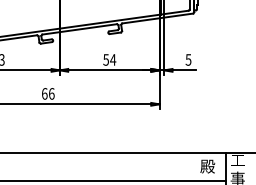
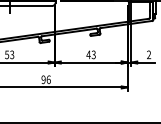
text: (109, 59) -> (91, 54), 54 -> 43
text: (188, 59) -> (148, 54), 5 -> 2
text: (44, 93) -> (43, 79), 66 -> 96

